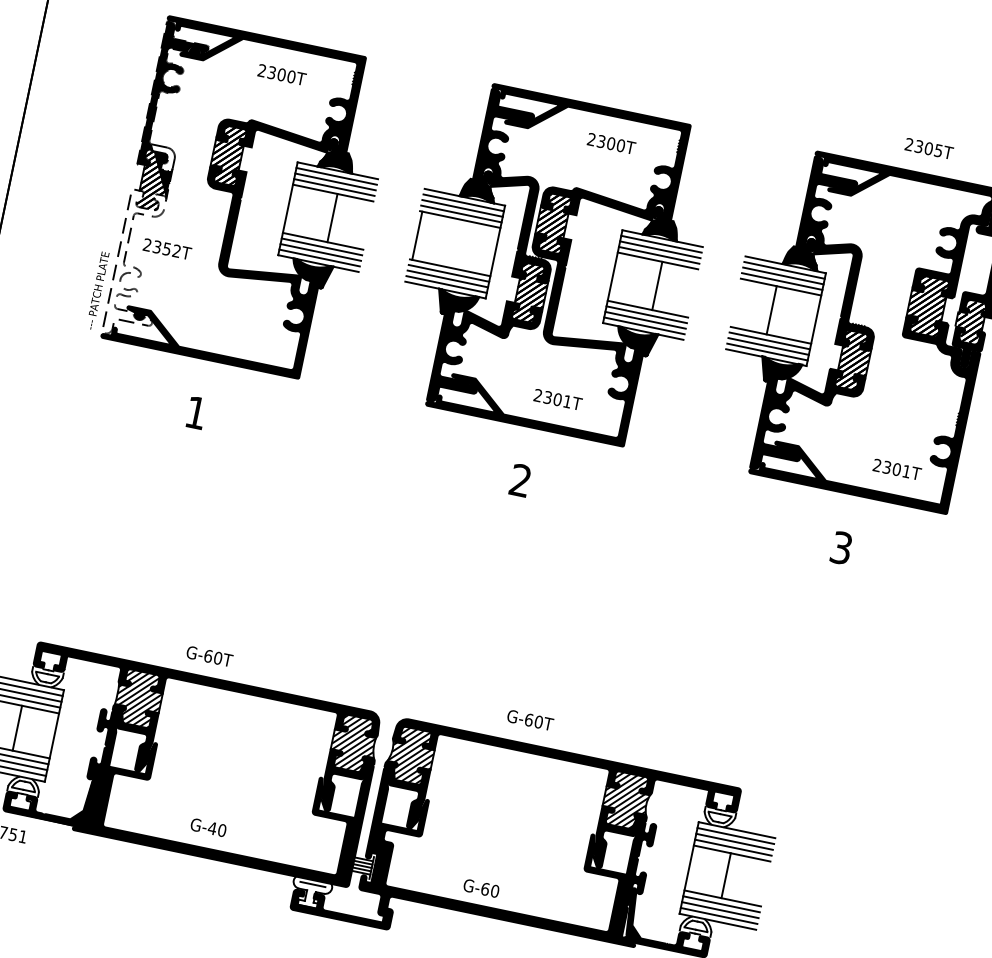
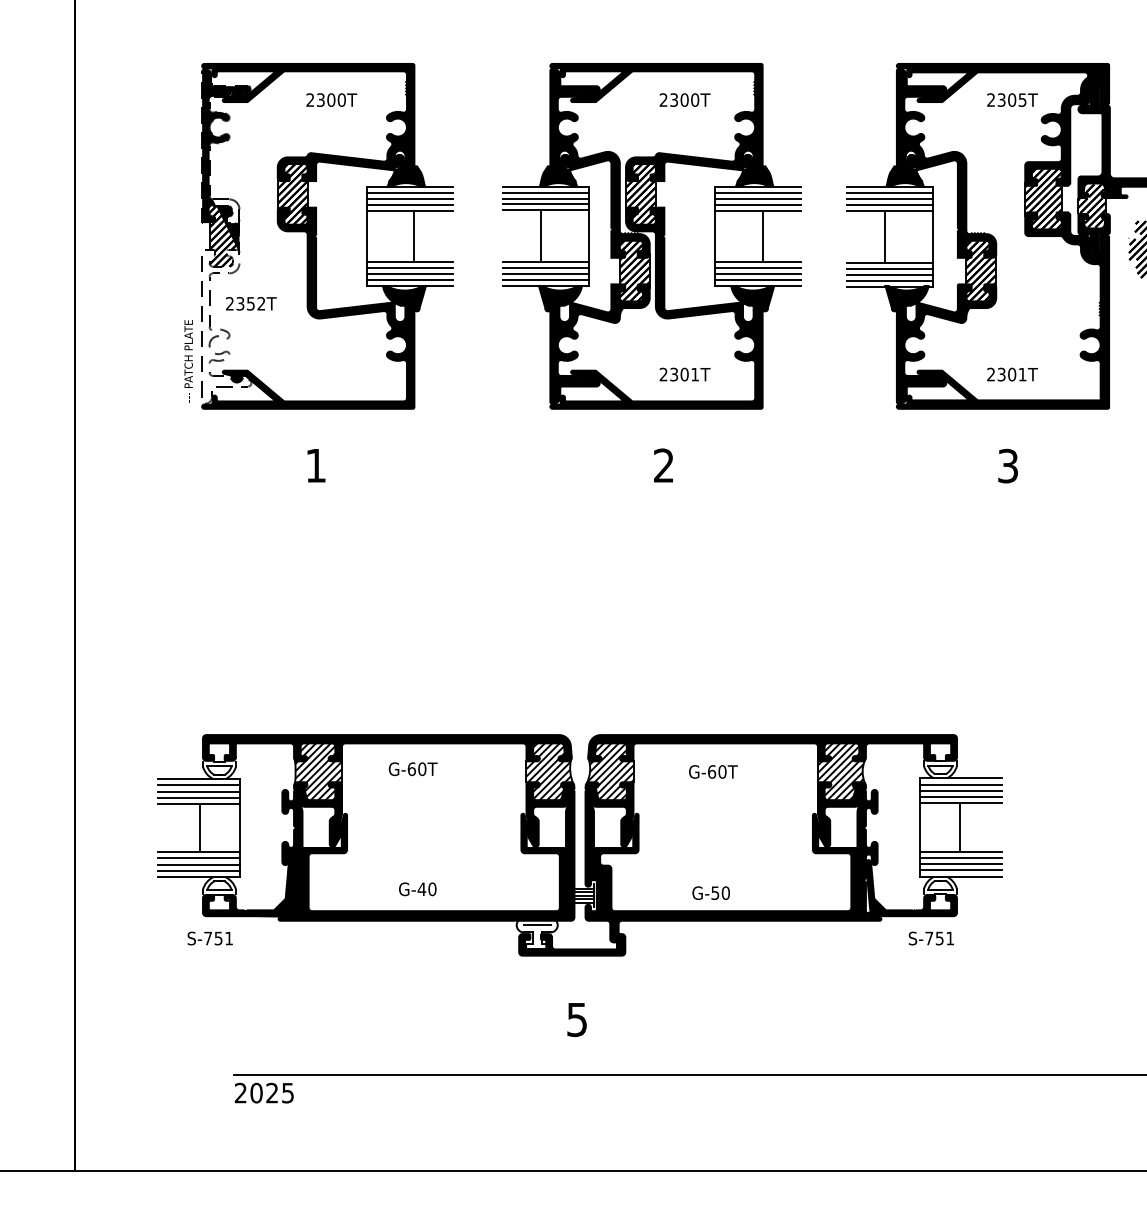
text: (929, 148) -> (1012, 99), moved
line: (417, 235) -> (541, 236), moved
text: (897, 469) -> (1012, 374), moved
text: (208, 656) -> (412, 769), moved
text: (530, 719) -> (713, 771), moved
text: (485, 889) -> (715, 893), G-60 -> G-50

